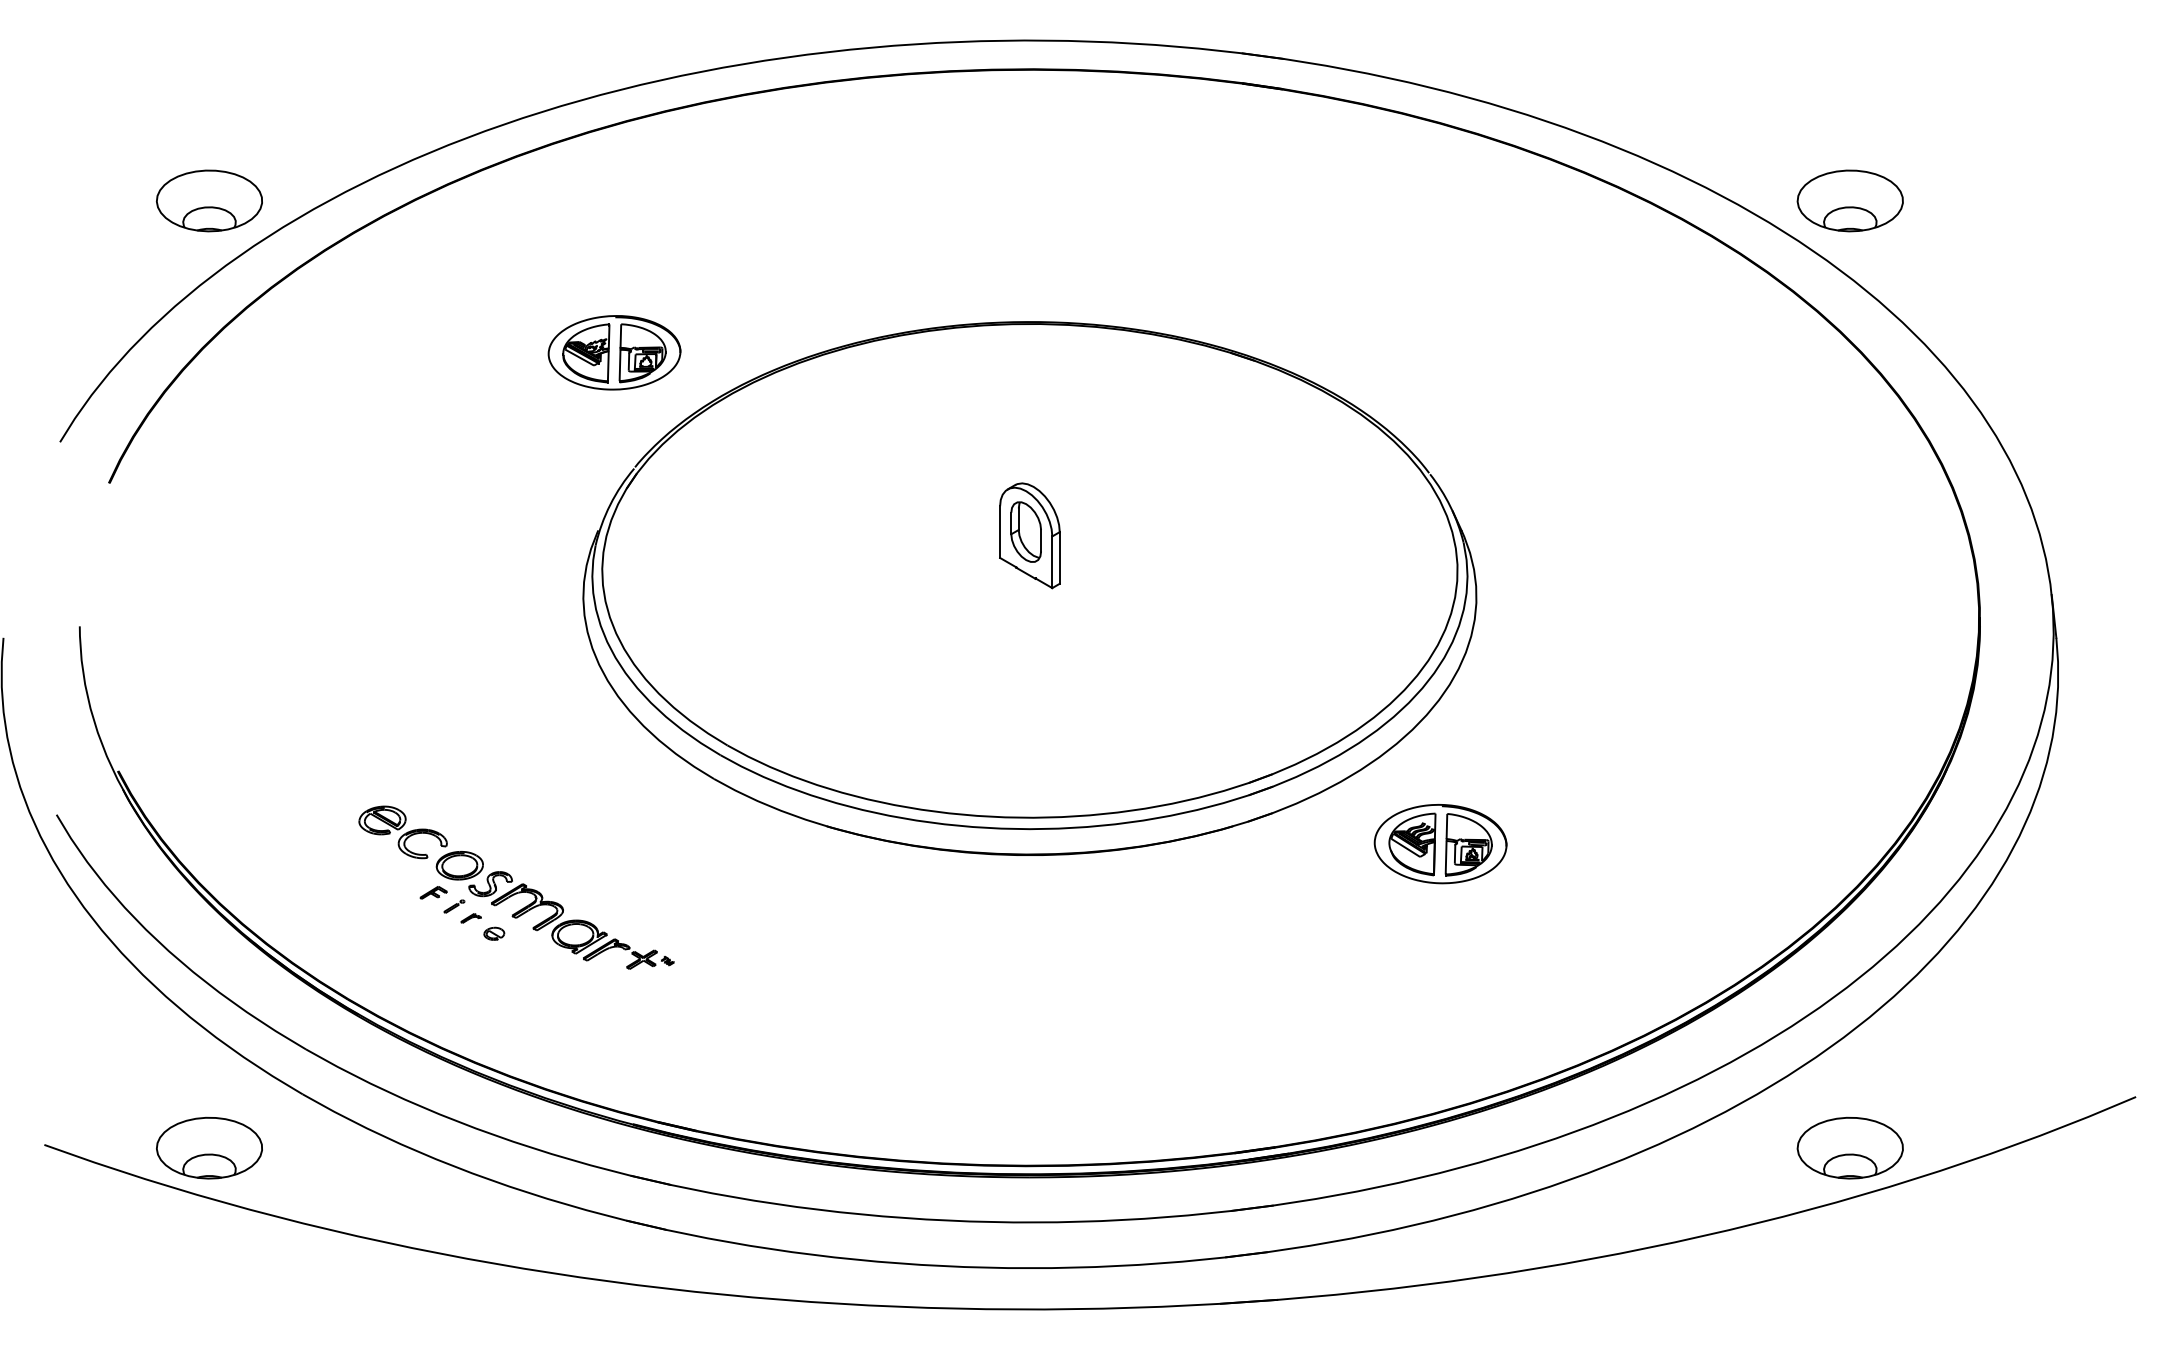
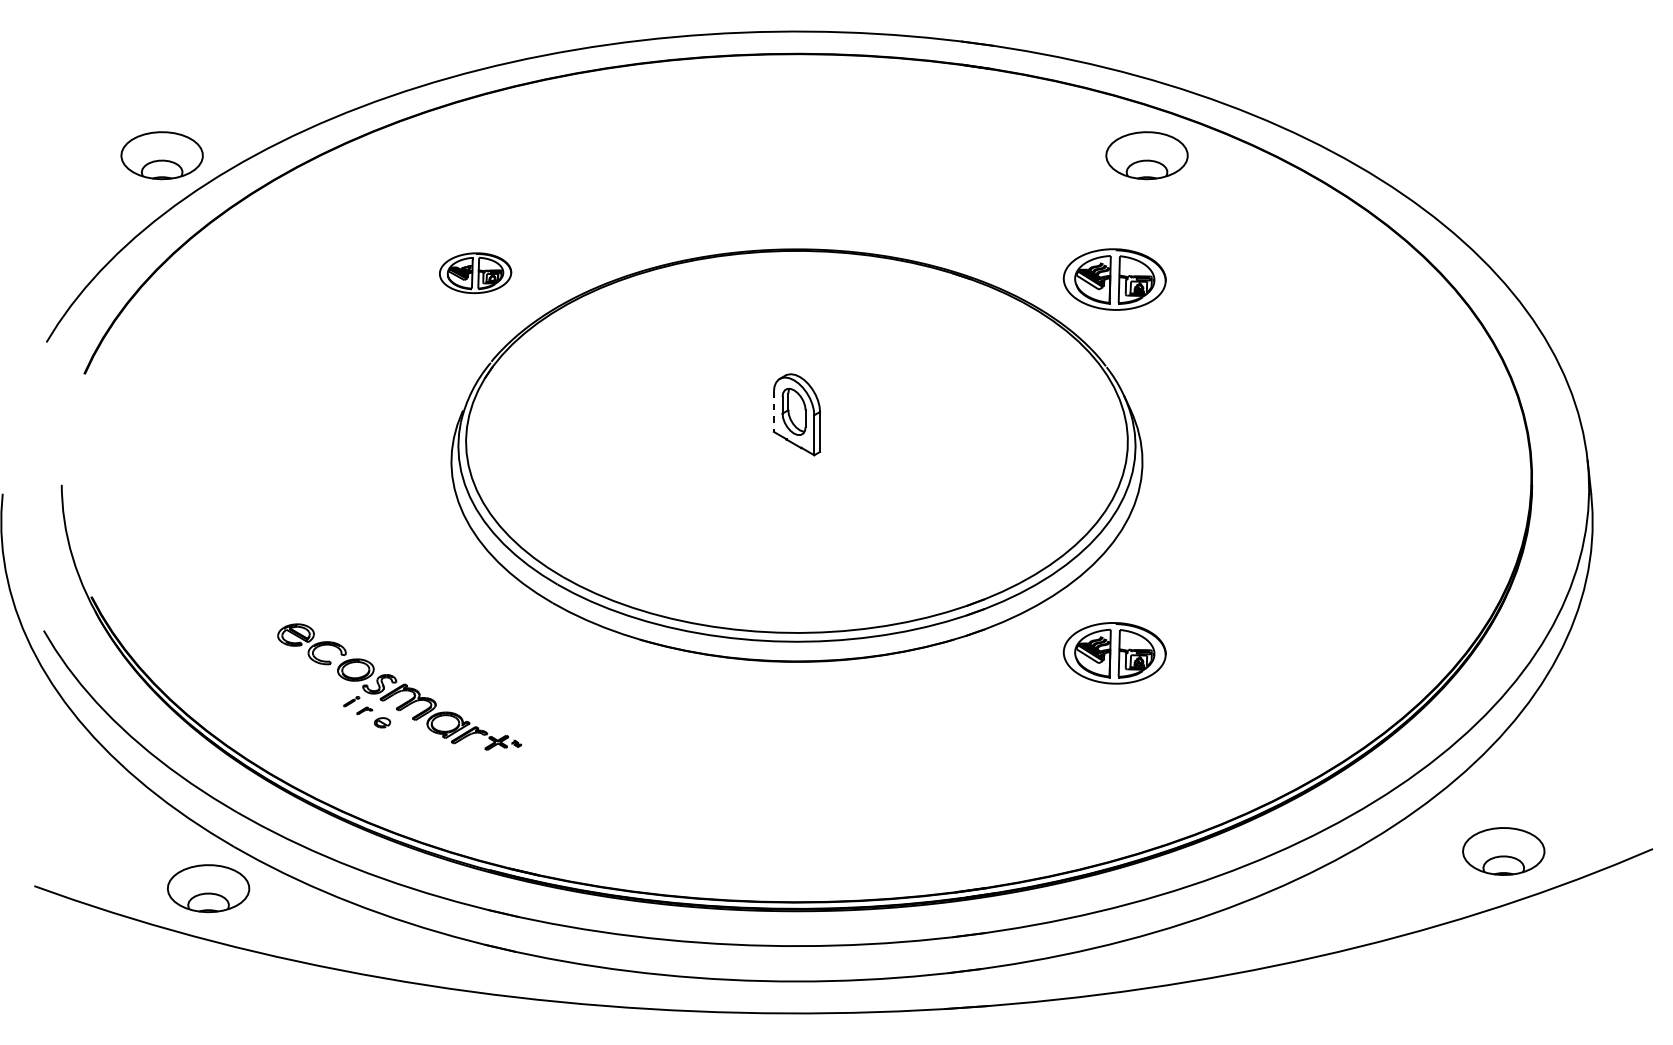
part: (1849, 200) -> (1146, 155), moved
part: (614, 352) -> (475, 272), size x0.7
part: (1440, 361) -> (1114, 279), added
line: (1000, 532) -> (774, 412), solid -> dashed
part: (433, 892) -> (335, 690), removed
part: (209, 1147) -> (208, 888), moved
part: (1849, 1147) -> (1503, 850), moved

